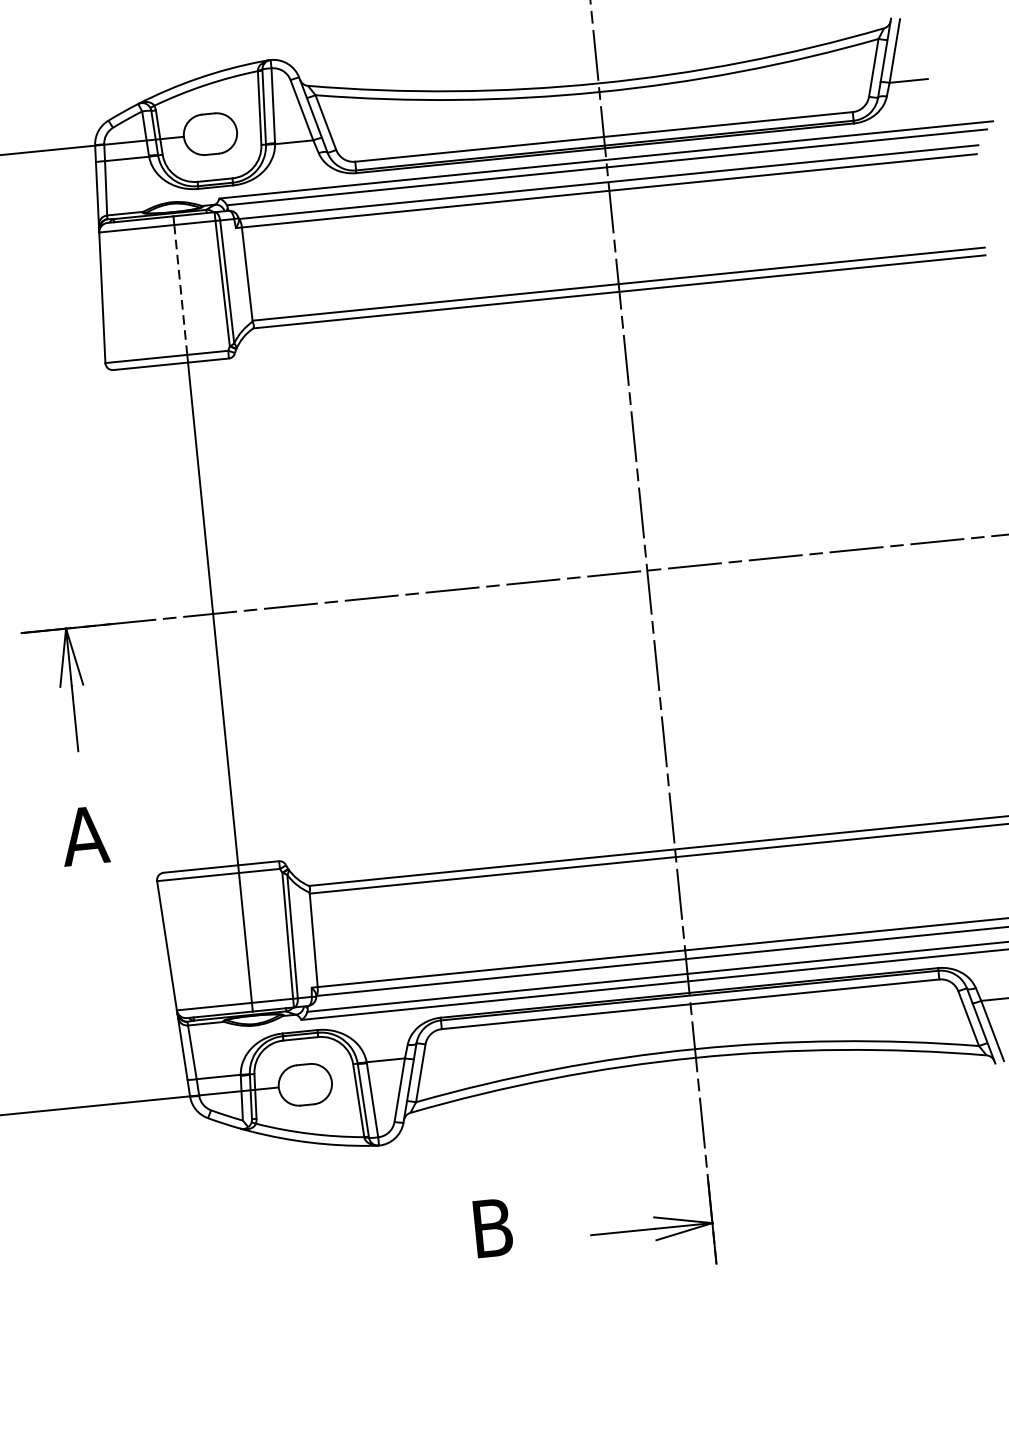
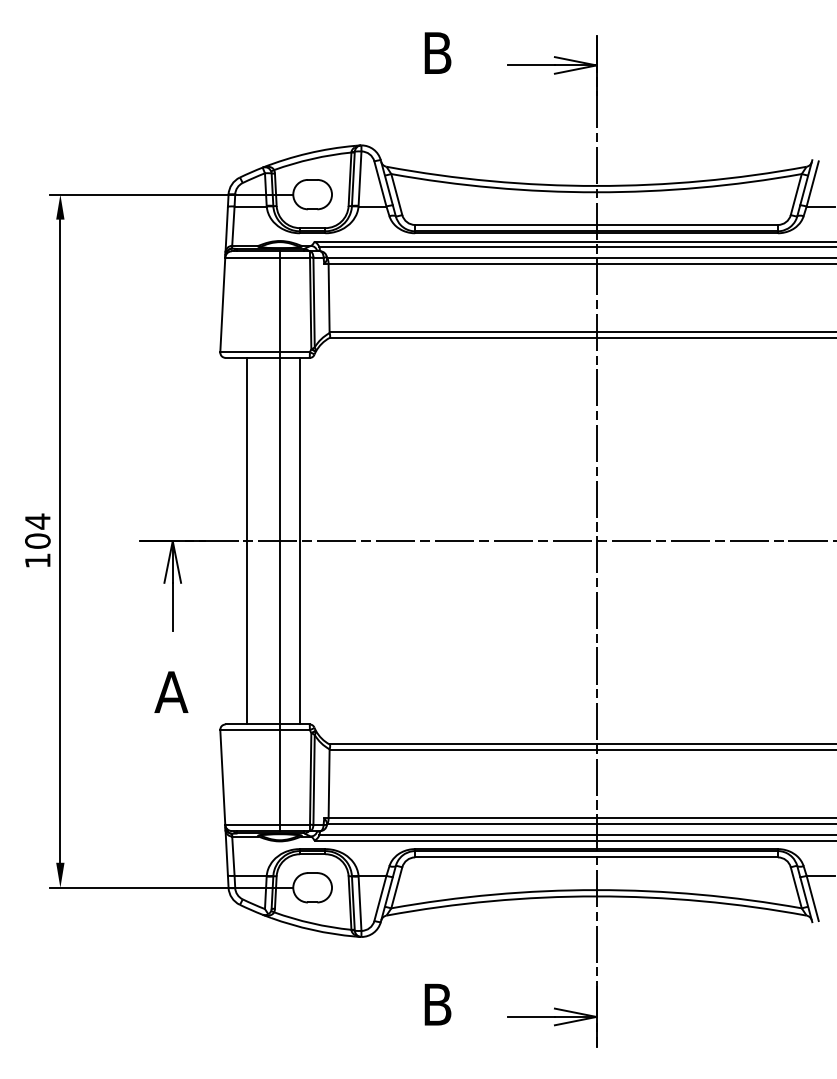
line: (180, 289) -> (279, 304), dashed -> solid
line: (239, 610) -> (299, 540), added
line: (167, 617) -> (246, 540), added

